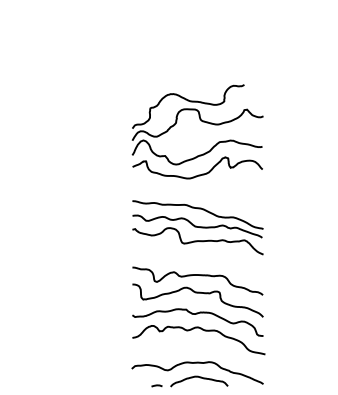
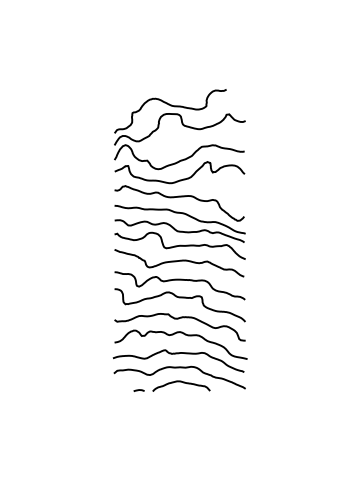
curve: (197, 192) -> (179, 197), added
curve: (197, 256) -> (179, 261), added
curve: (196, 349) -> (178, 354), added

